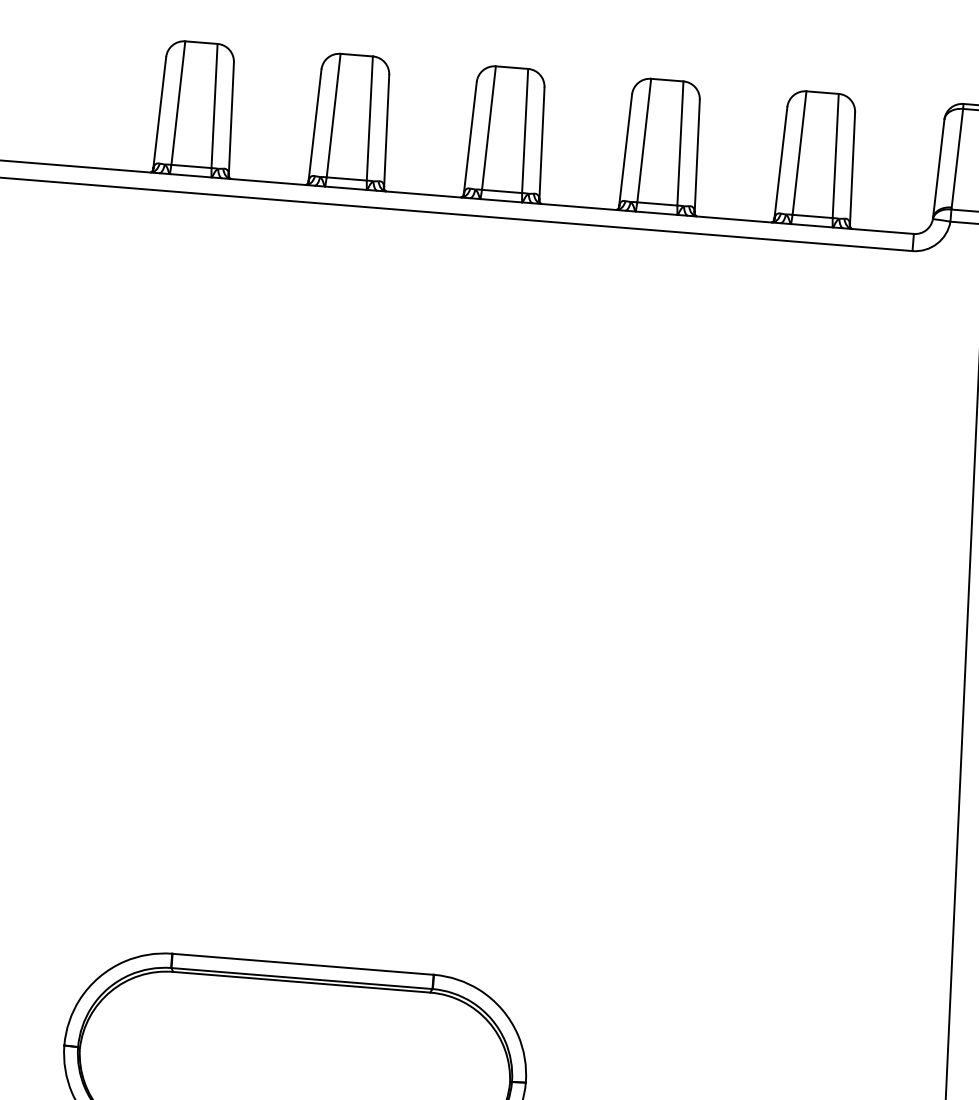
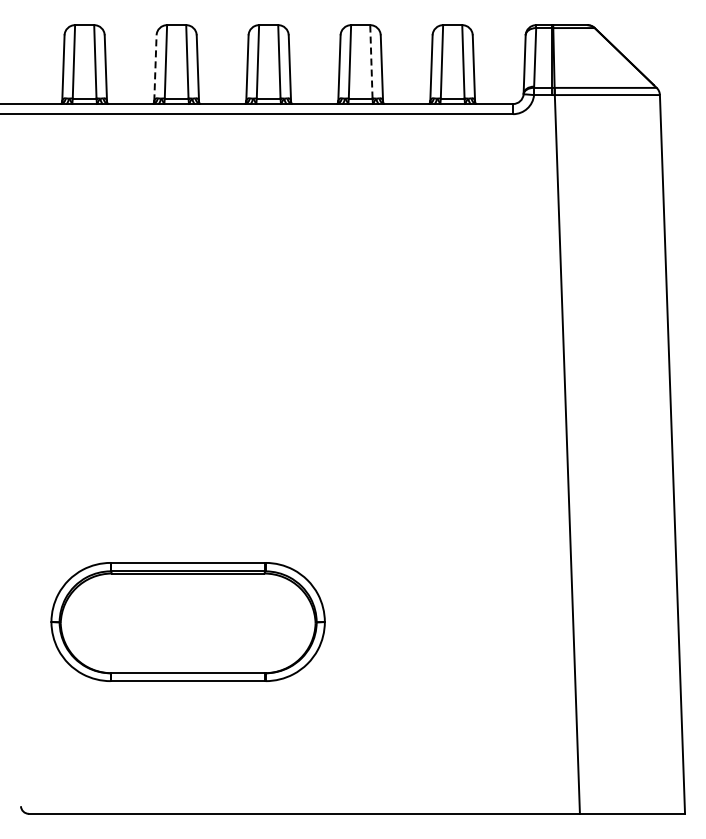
line: (315, 123) -> (155, 67), solid -> dashed
line: (680, 142) -> (371, 61), solid -> dashed

